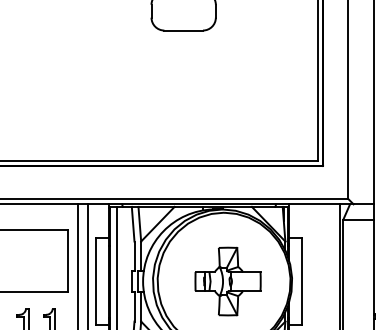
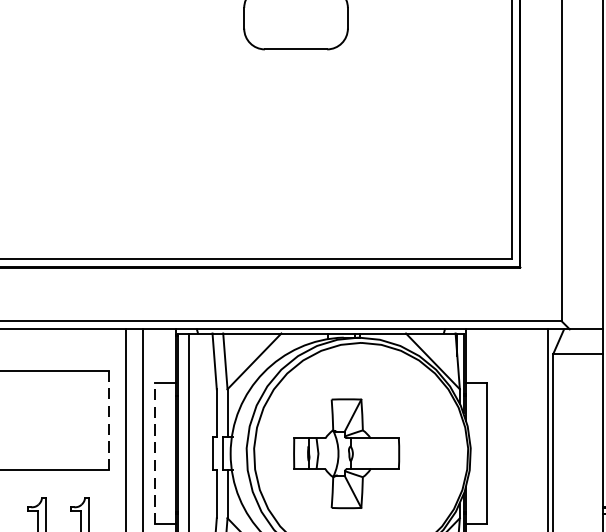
line: (67, 260) -> (108, 419), solid -> dashed
line: (96, 281) -> (155, 453), solid -> dashed
part: (227, 281) -> (345, 453), moved

